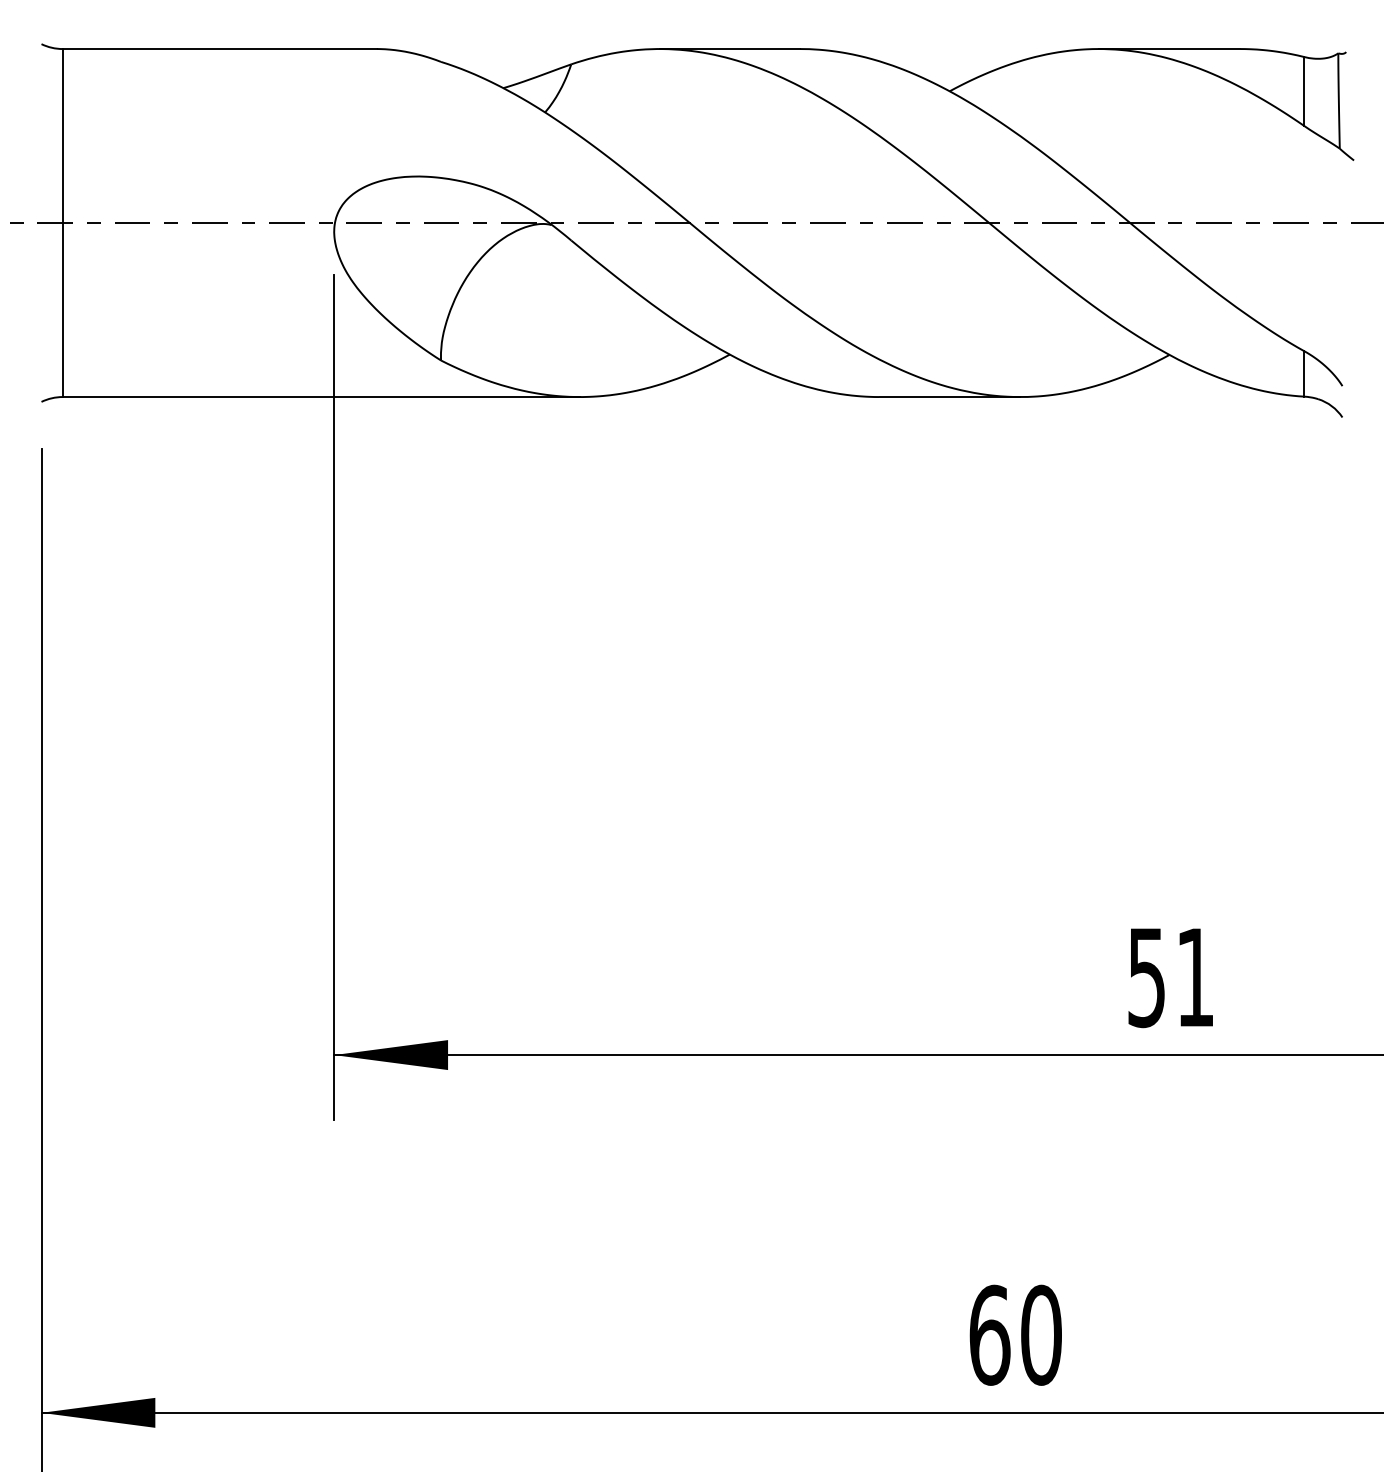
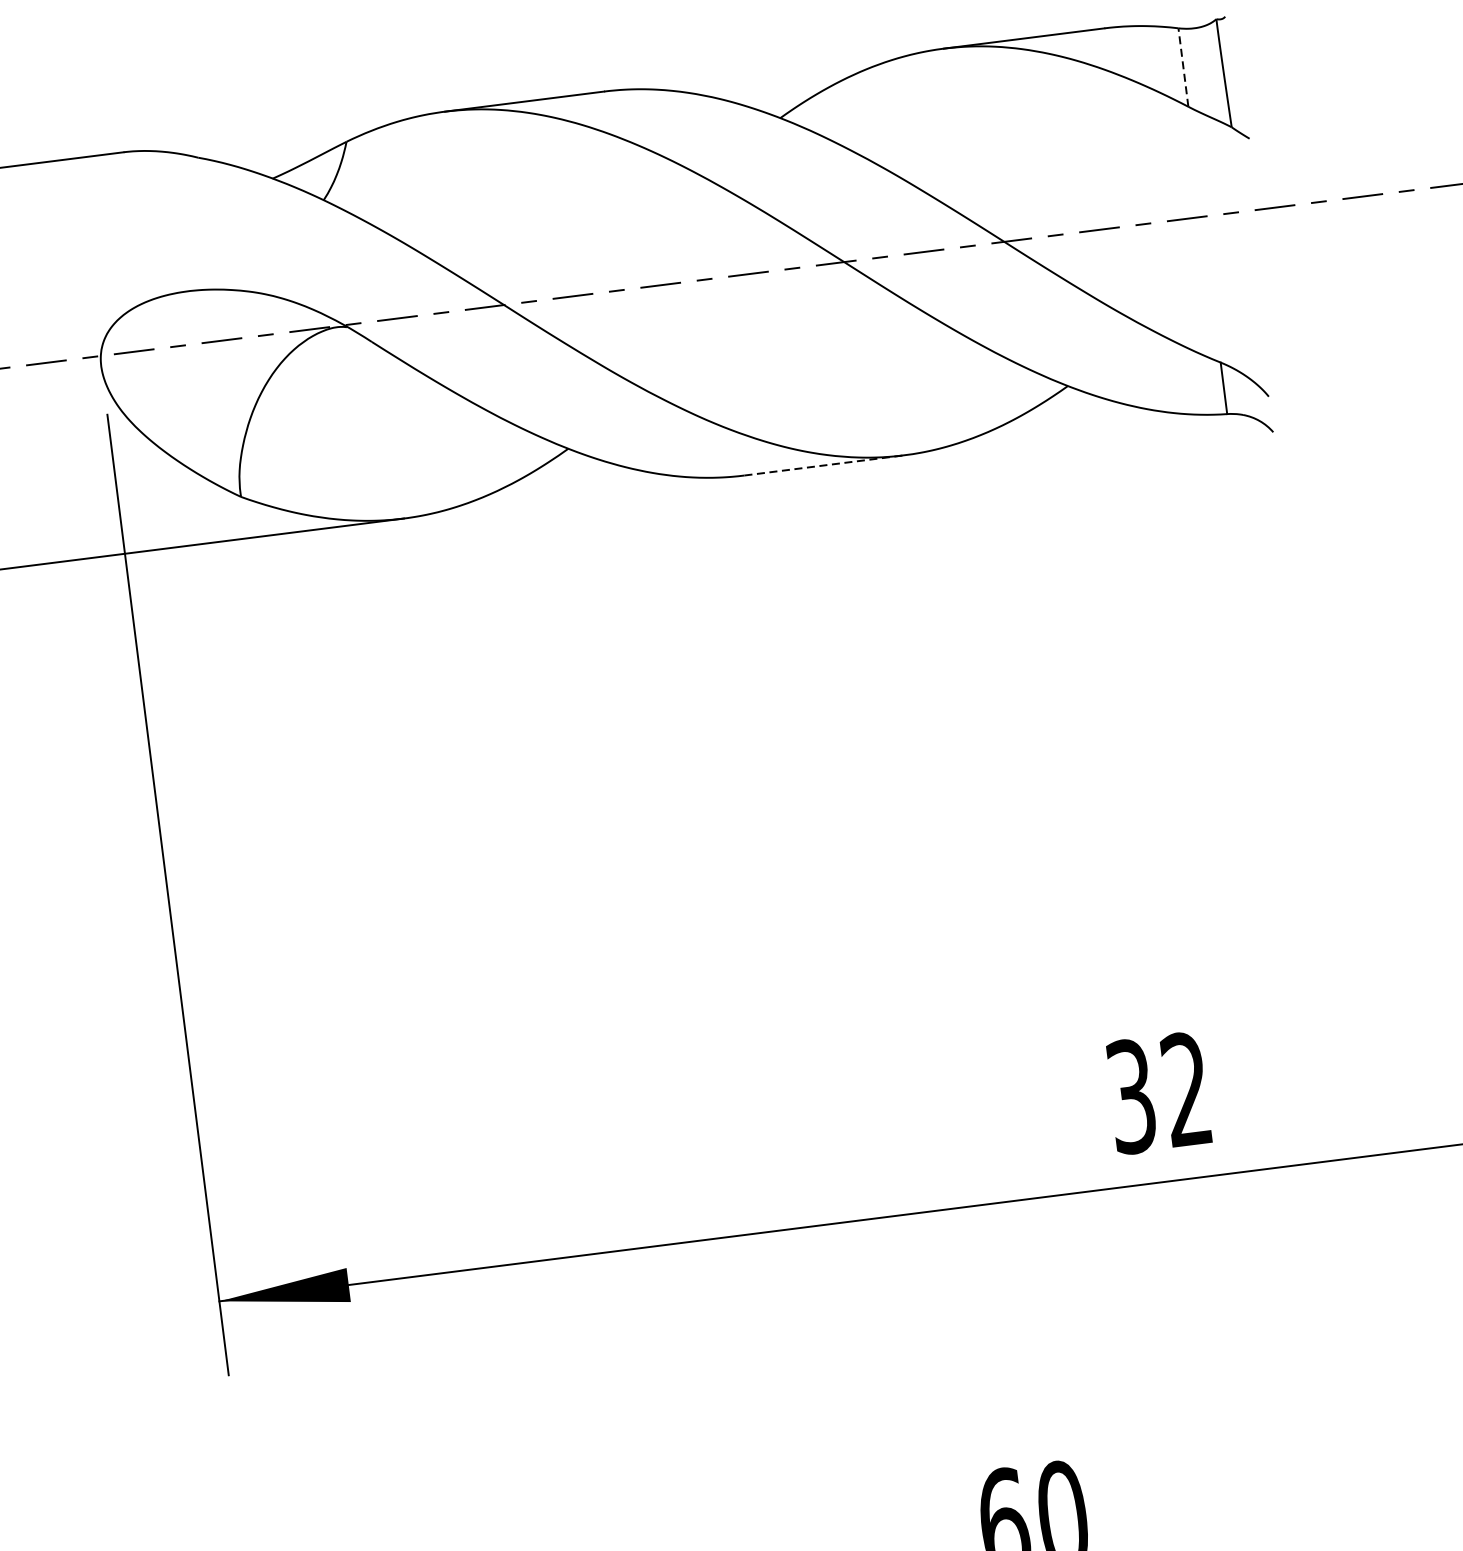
line: (1304, 91) -> (1183, 67), solid -> dashed
line: (950, 397) -> (825, 465), solid -> dashed
text: (1170, 977) -> (1158, 1093), 51 -> 32

